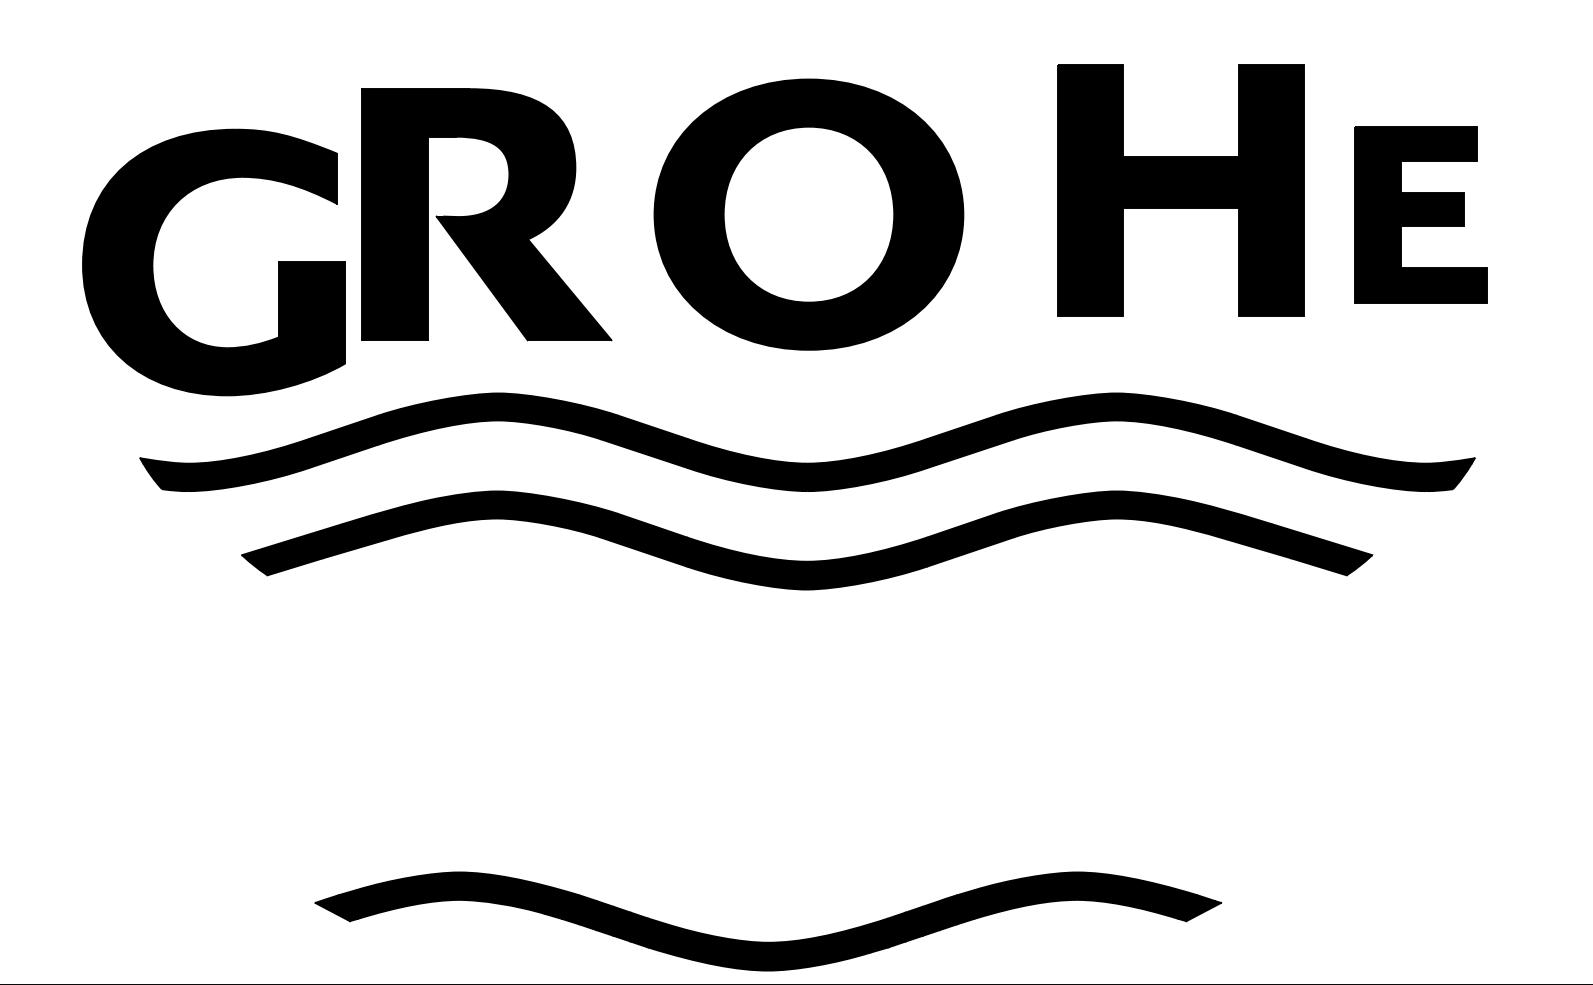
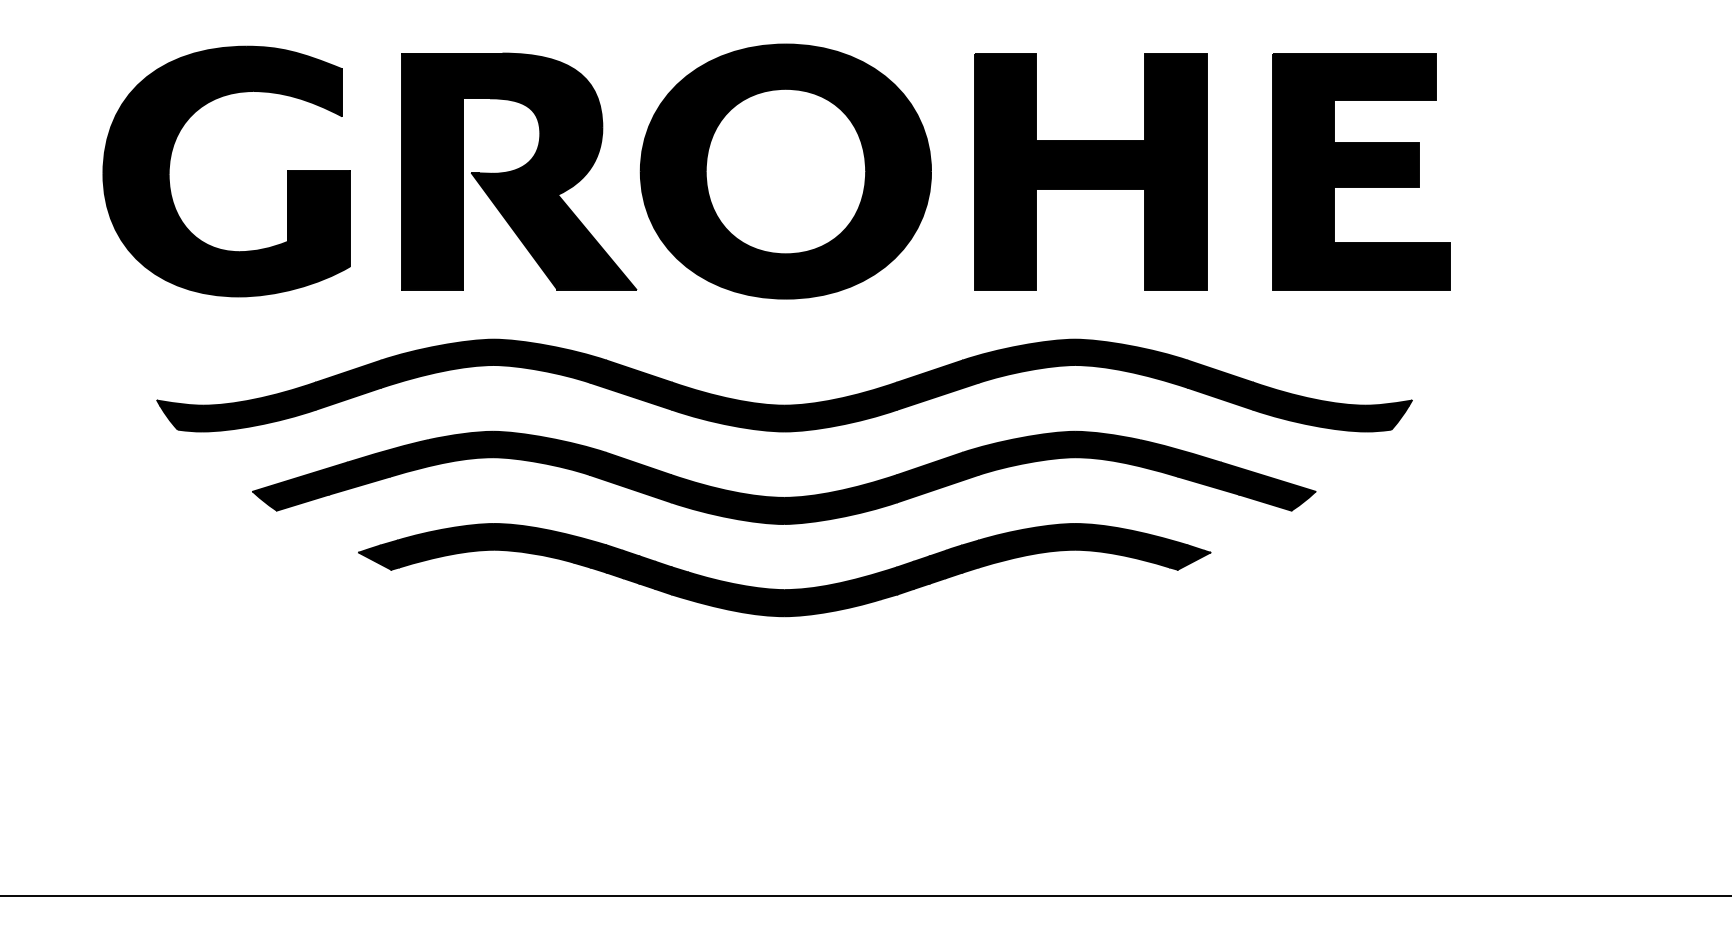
part: (1180, 190) -> (1090, 171), moved
part: (487, 214) -> (519, 171), moved
part: (1421, 214) -> (1361, 171), size x1.43
part: (154, 254) -> (170, 164), moved
part: (768, 942) -> (784, 589), moved

